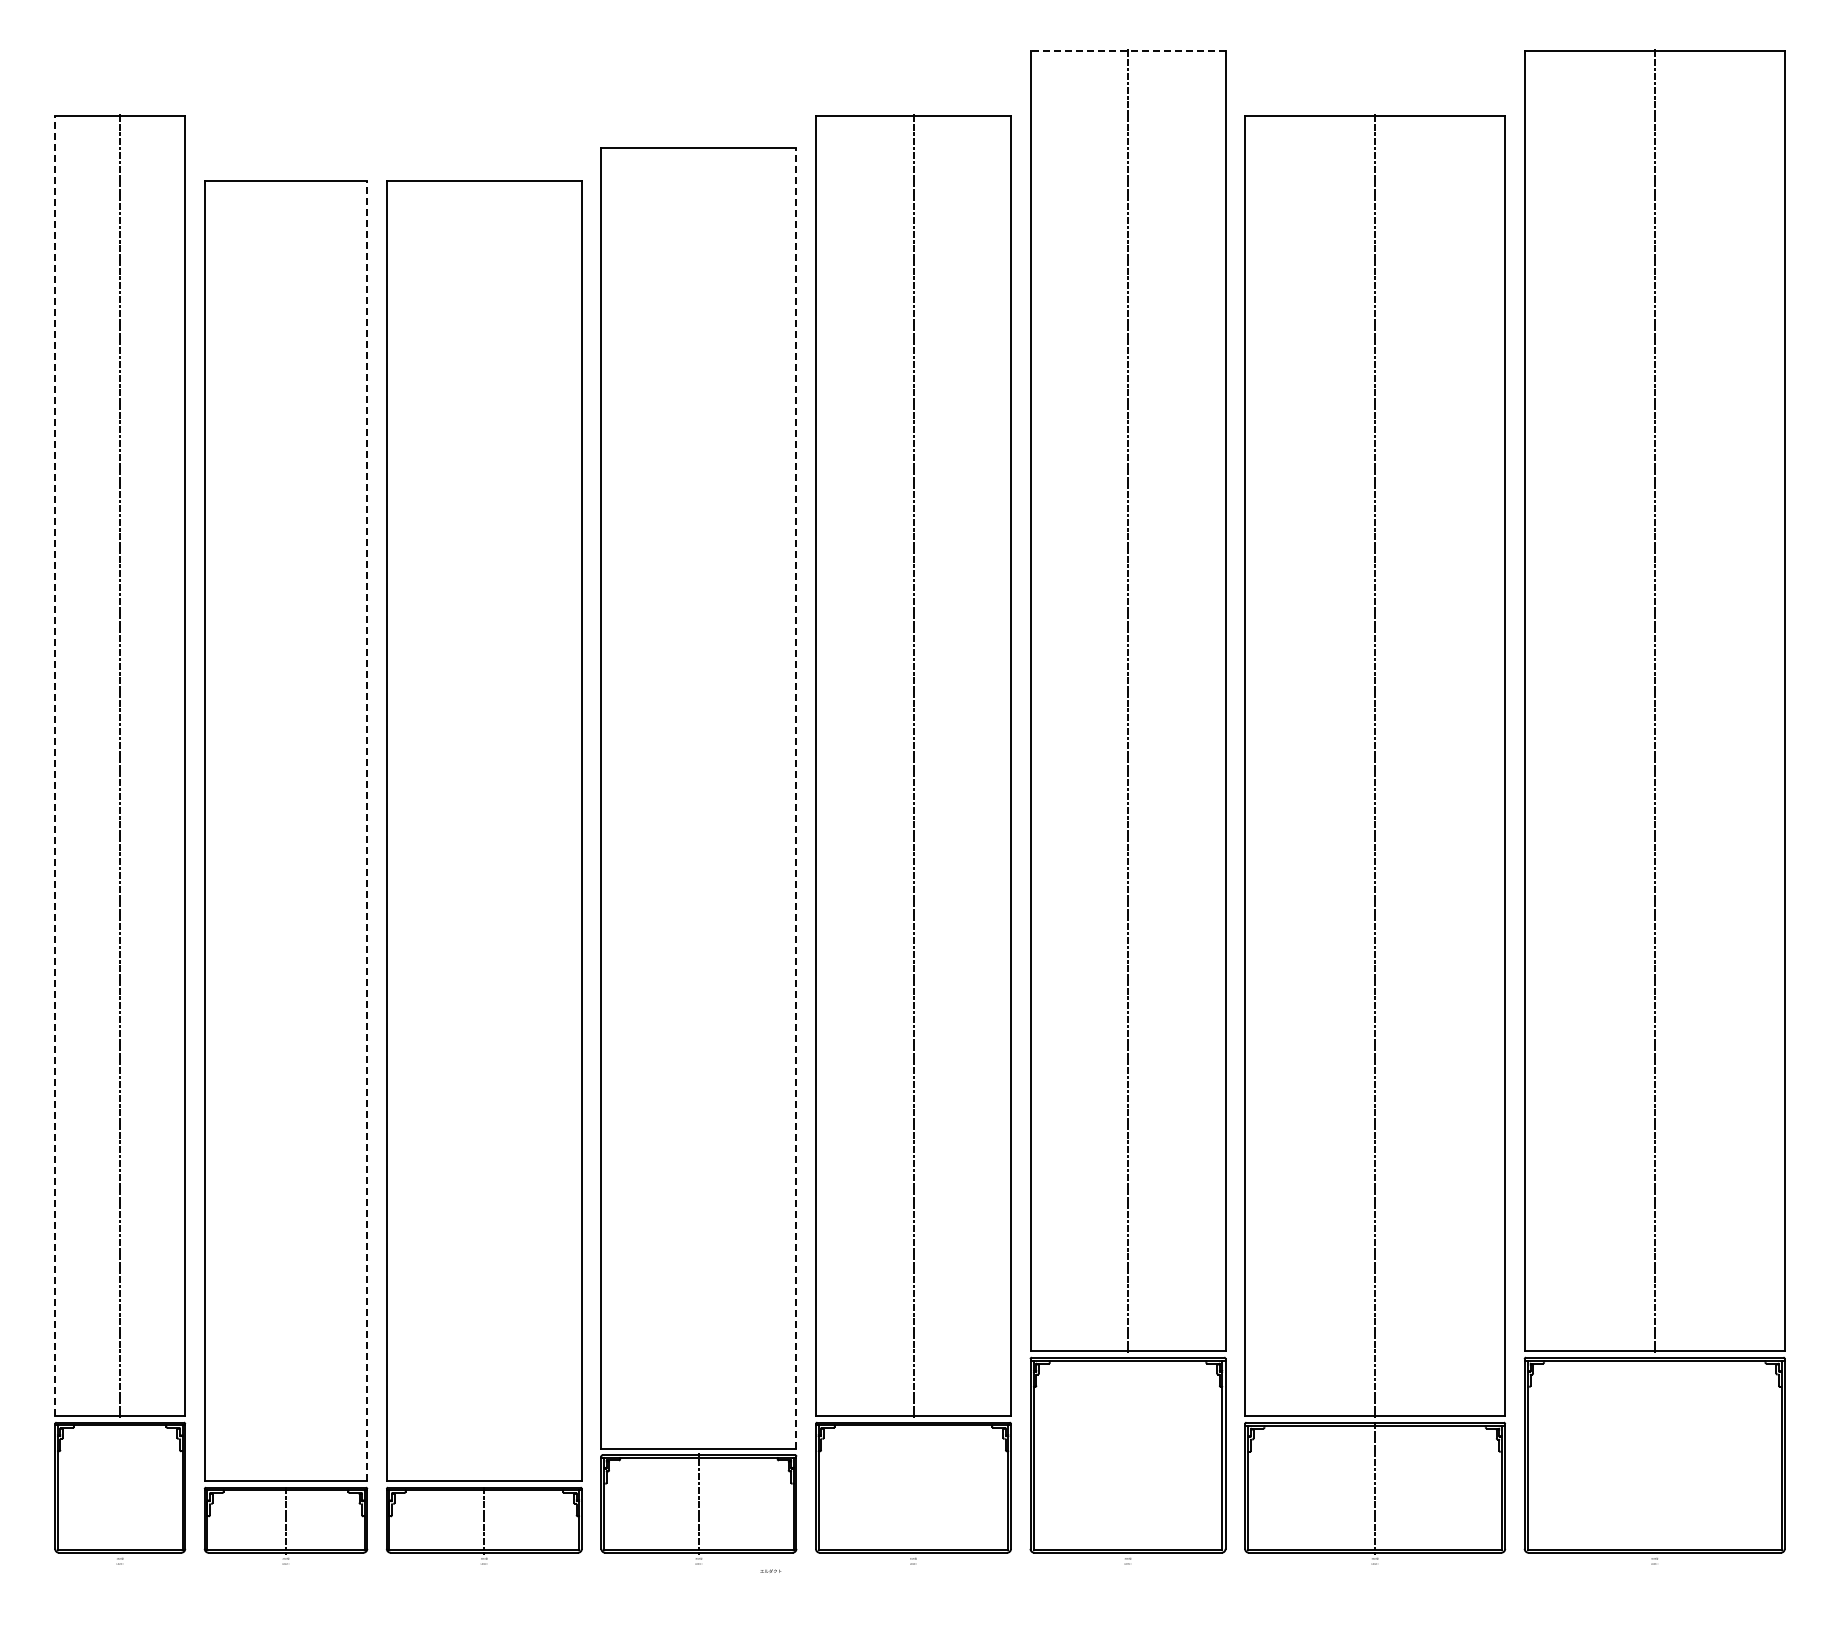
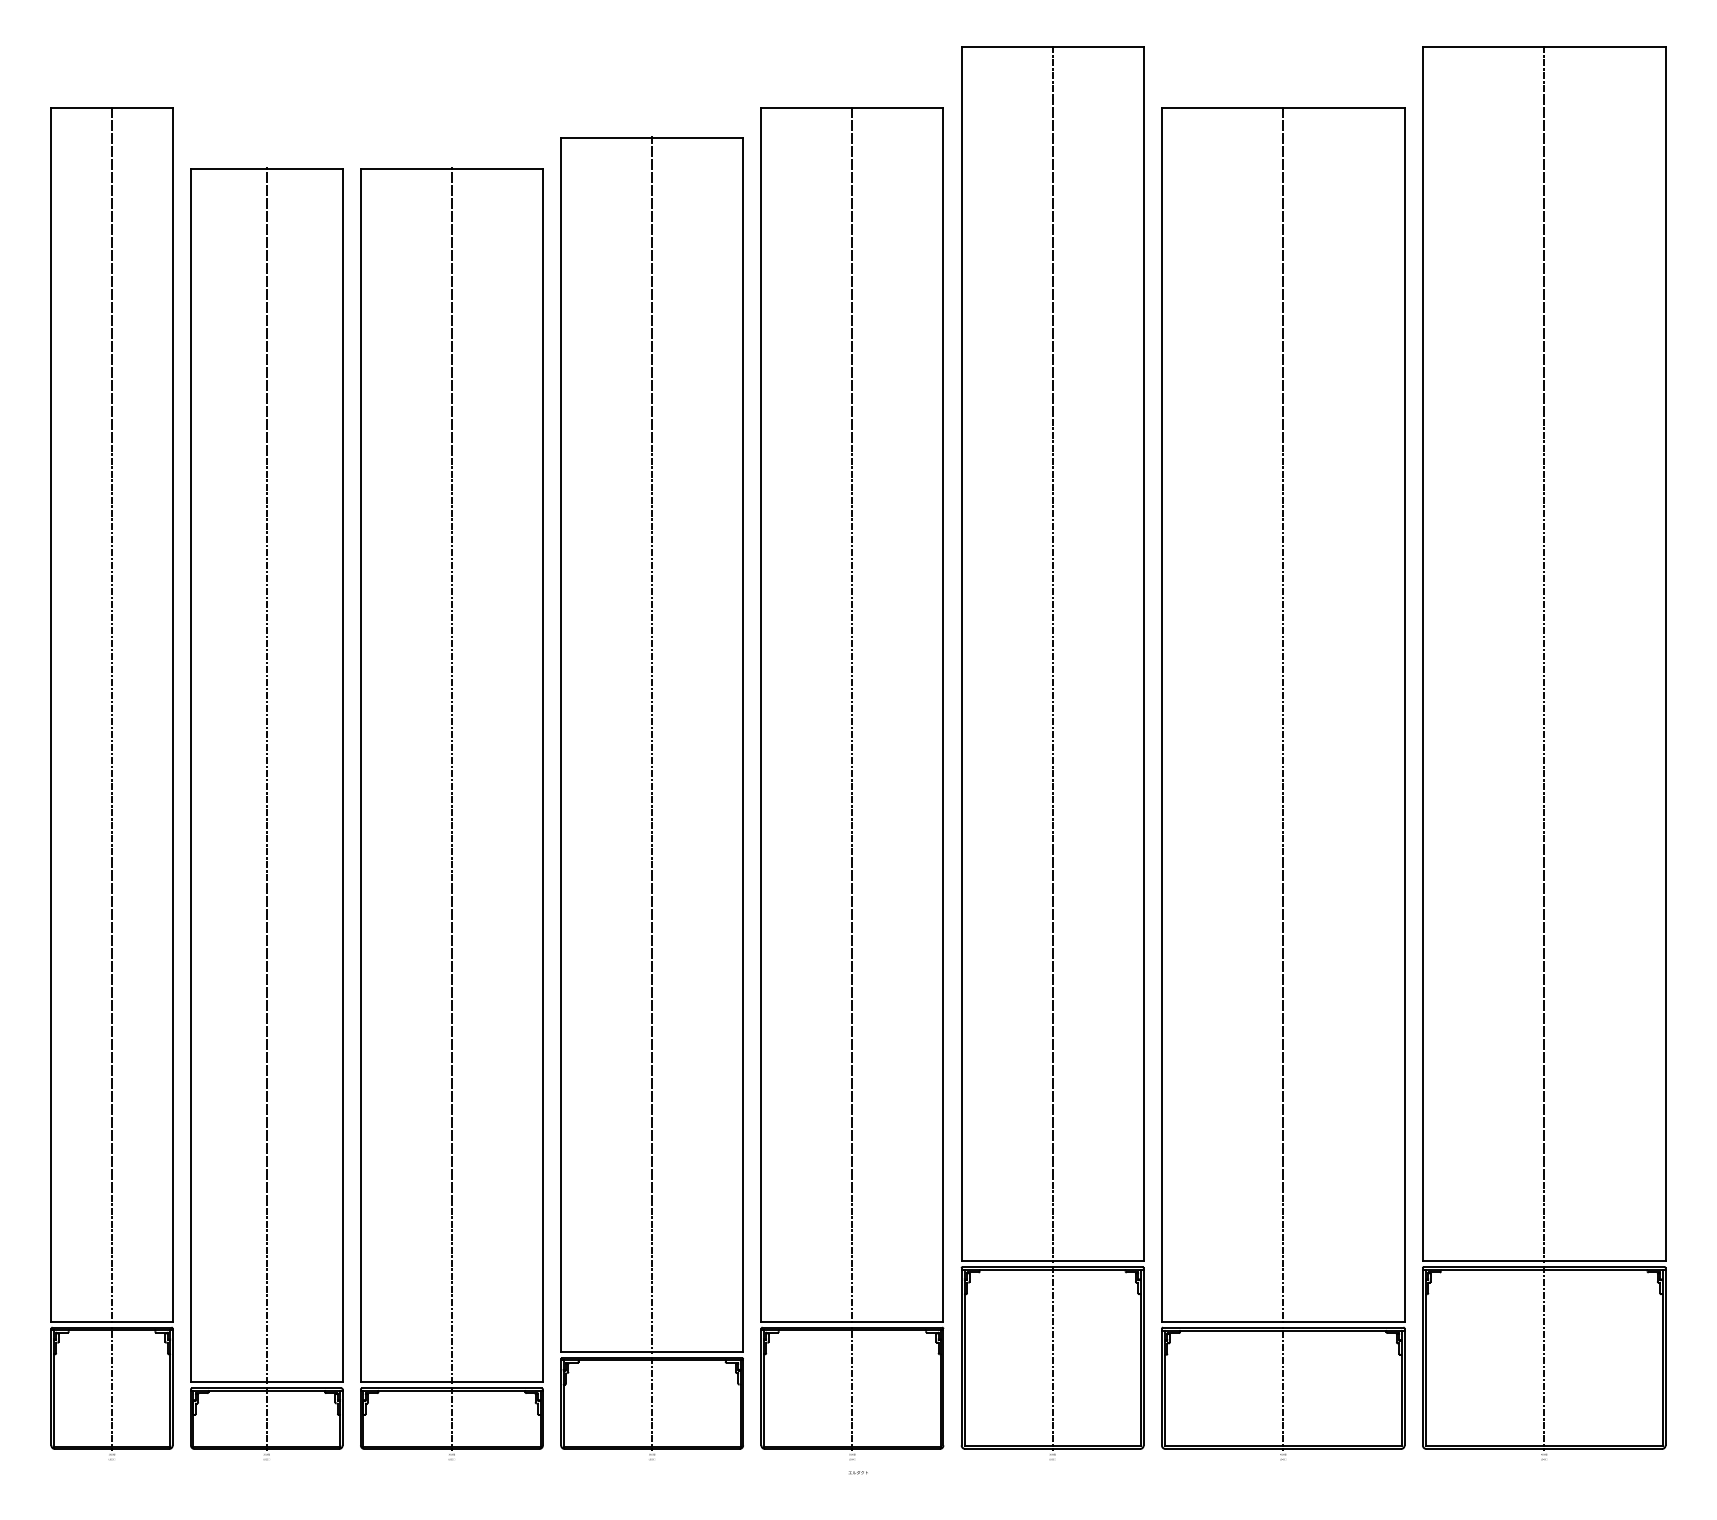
line: (1128, 50) -> (1053, 46), dashed -> solid
line: (55, 765) -> (51, 714), dashed -> solid
line: (698, 798) -> (651, 745), added
line: (796, 798) -> (743, 745), dashed -> solid
line: (286, 830) -> (267, 774), added
line: (367, 830) -> (342, 774), dashed -> solid
line: (484, 830) -> (452, 774), added
line: (1128, 1454) -> (1053, 1357), added
line: (1654, 1454) -> (1544, 1357), added
line: (120, 1487) -> (112, 1388), added
line: (913, 1487) -> (852, 1388), added
text: (770, 1570) -> (858, 1472), moved

